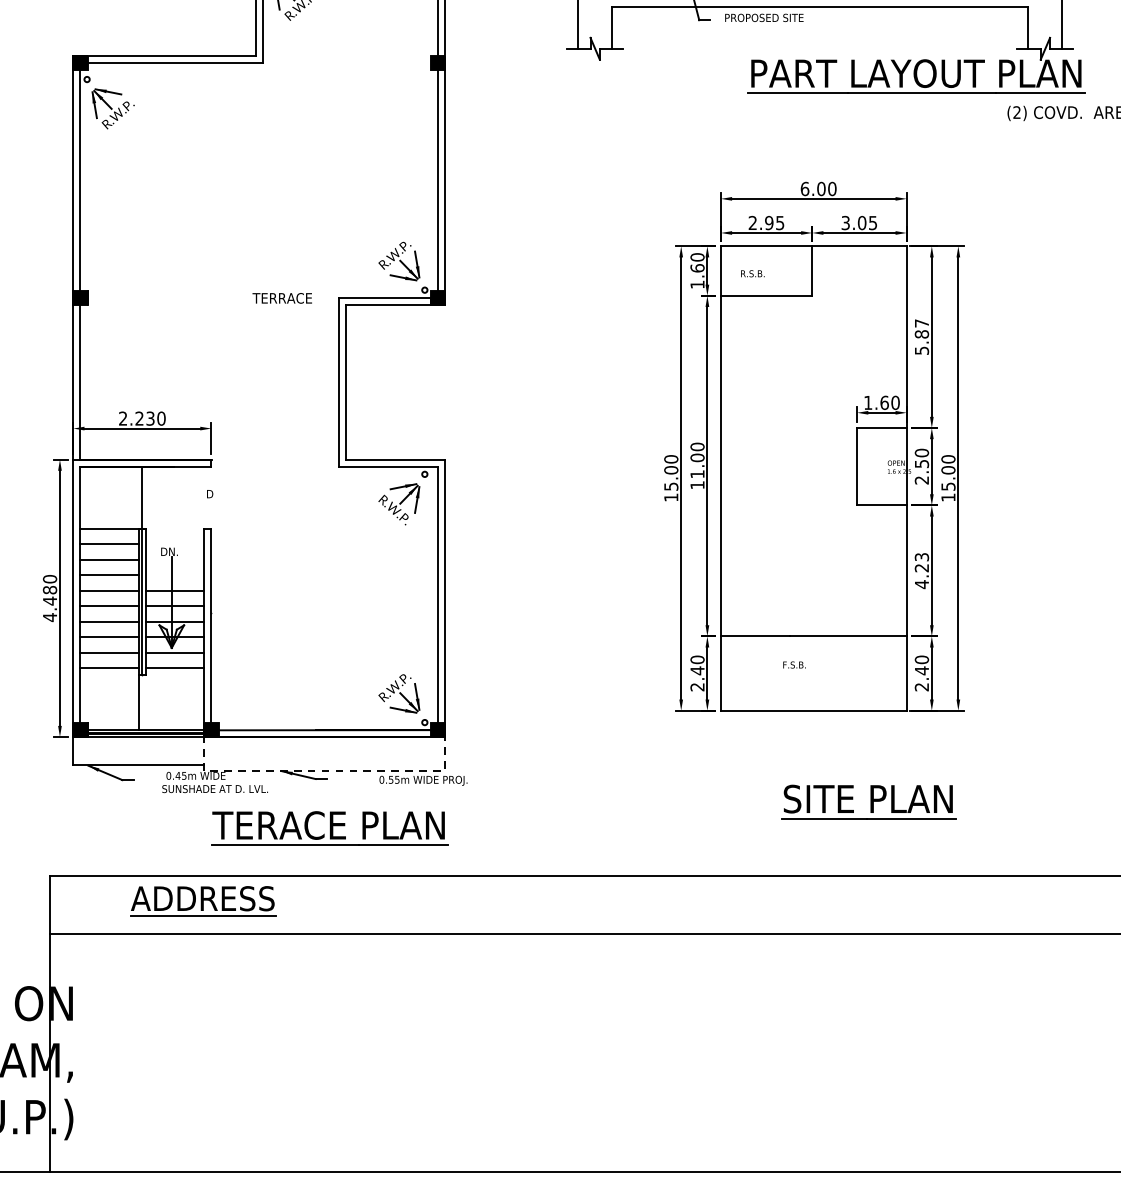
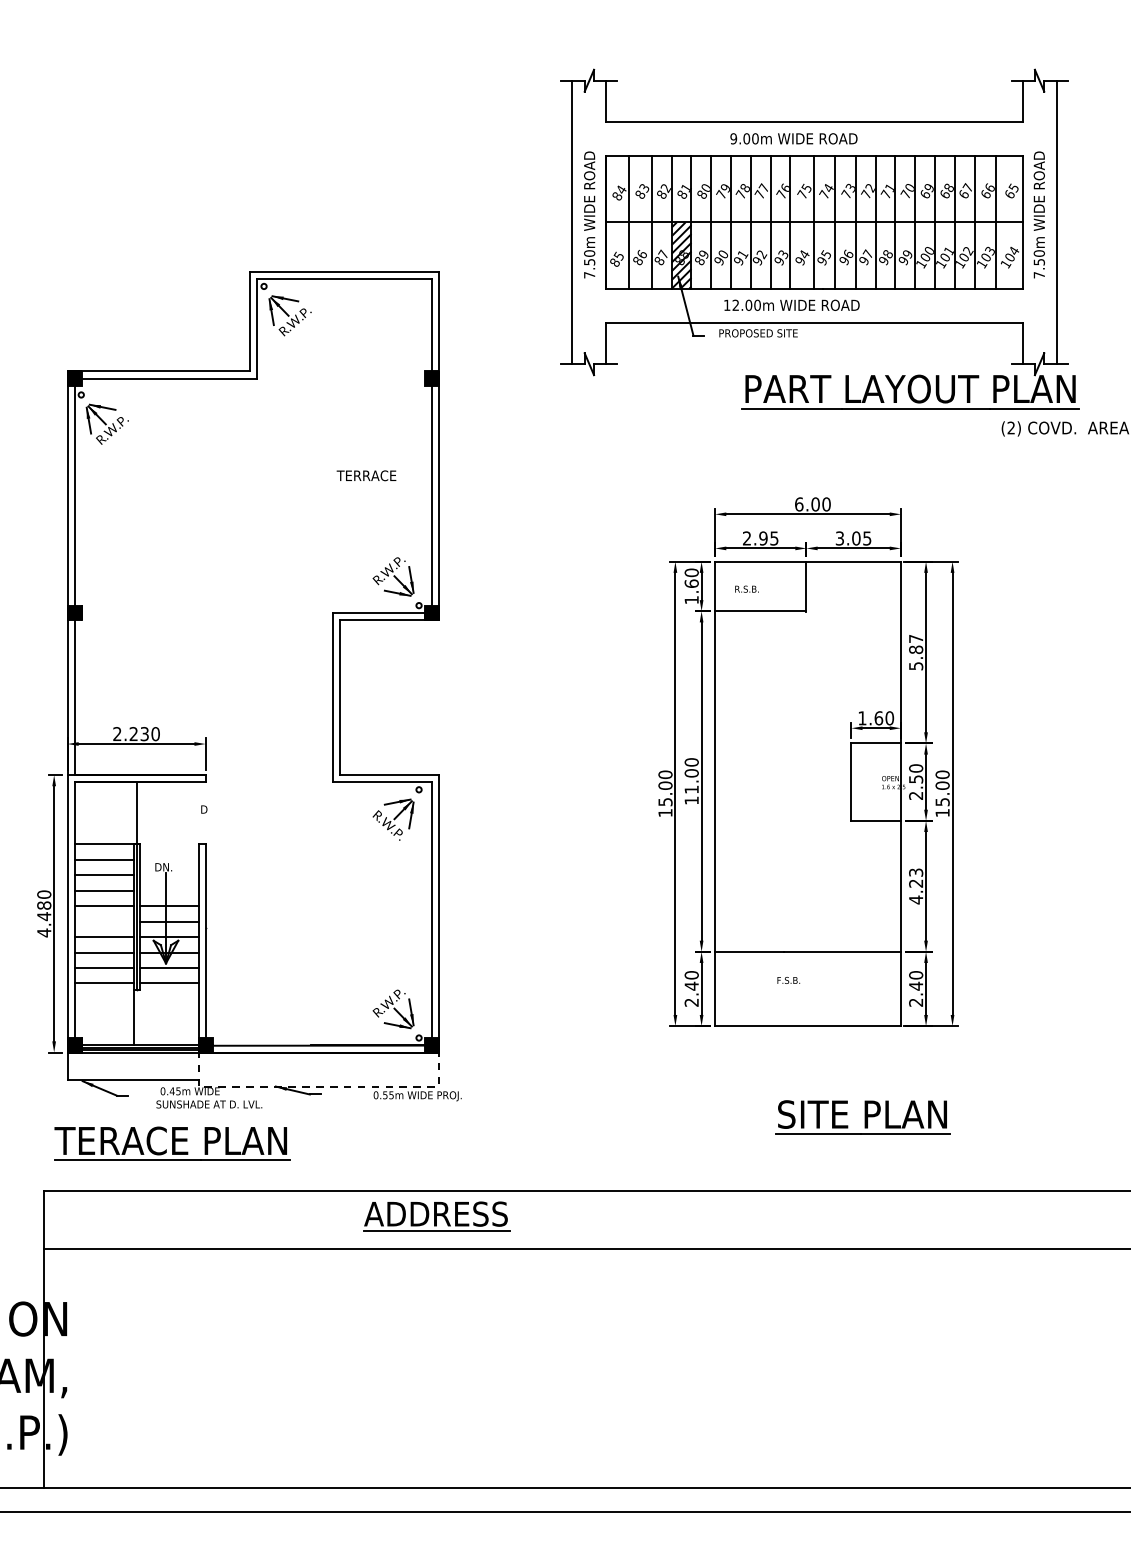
text: (282, 298) -> (366, 475), moved
line: (109, 606) -> (103, 921), removed
part: (330, 828) -> (172, 1143), moved
part: (203, 901) -> (436, 1216), moved

